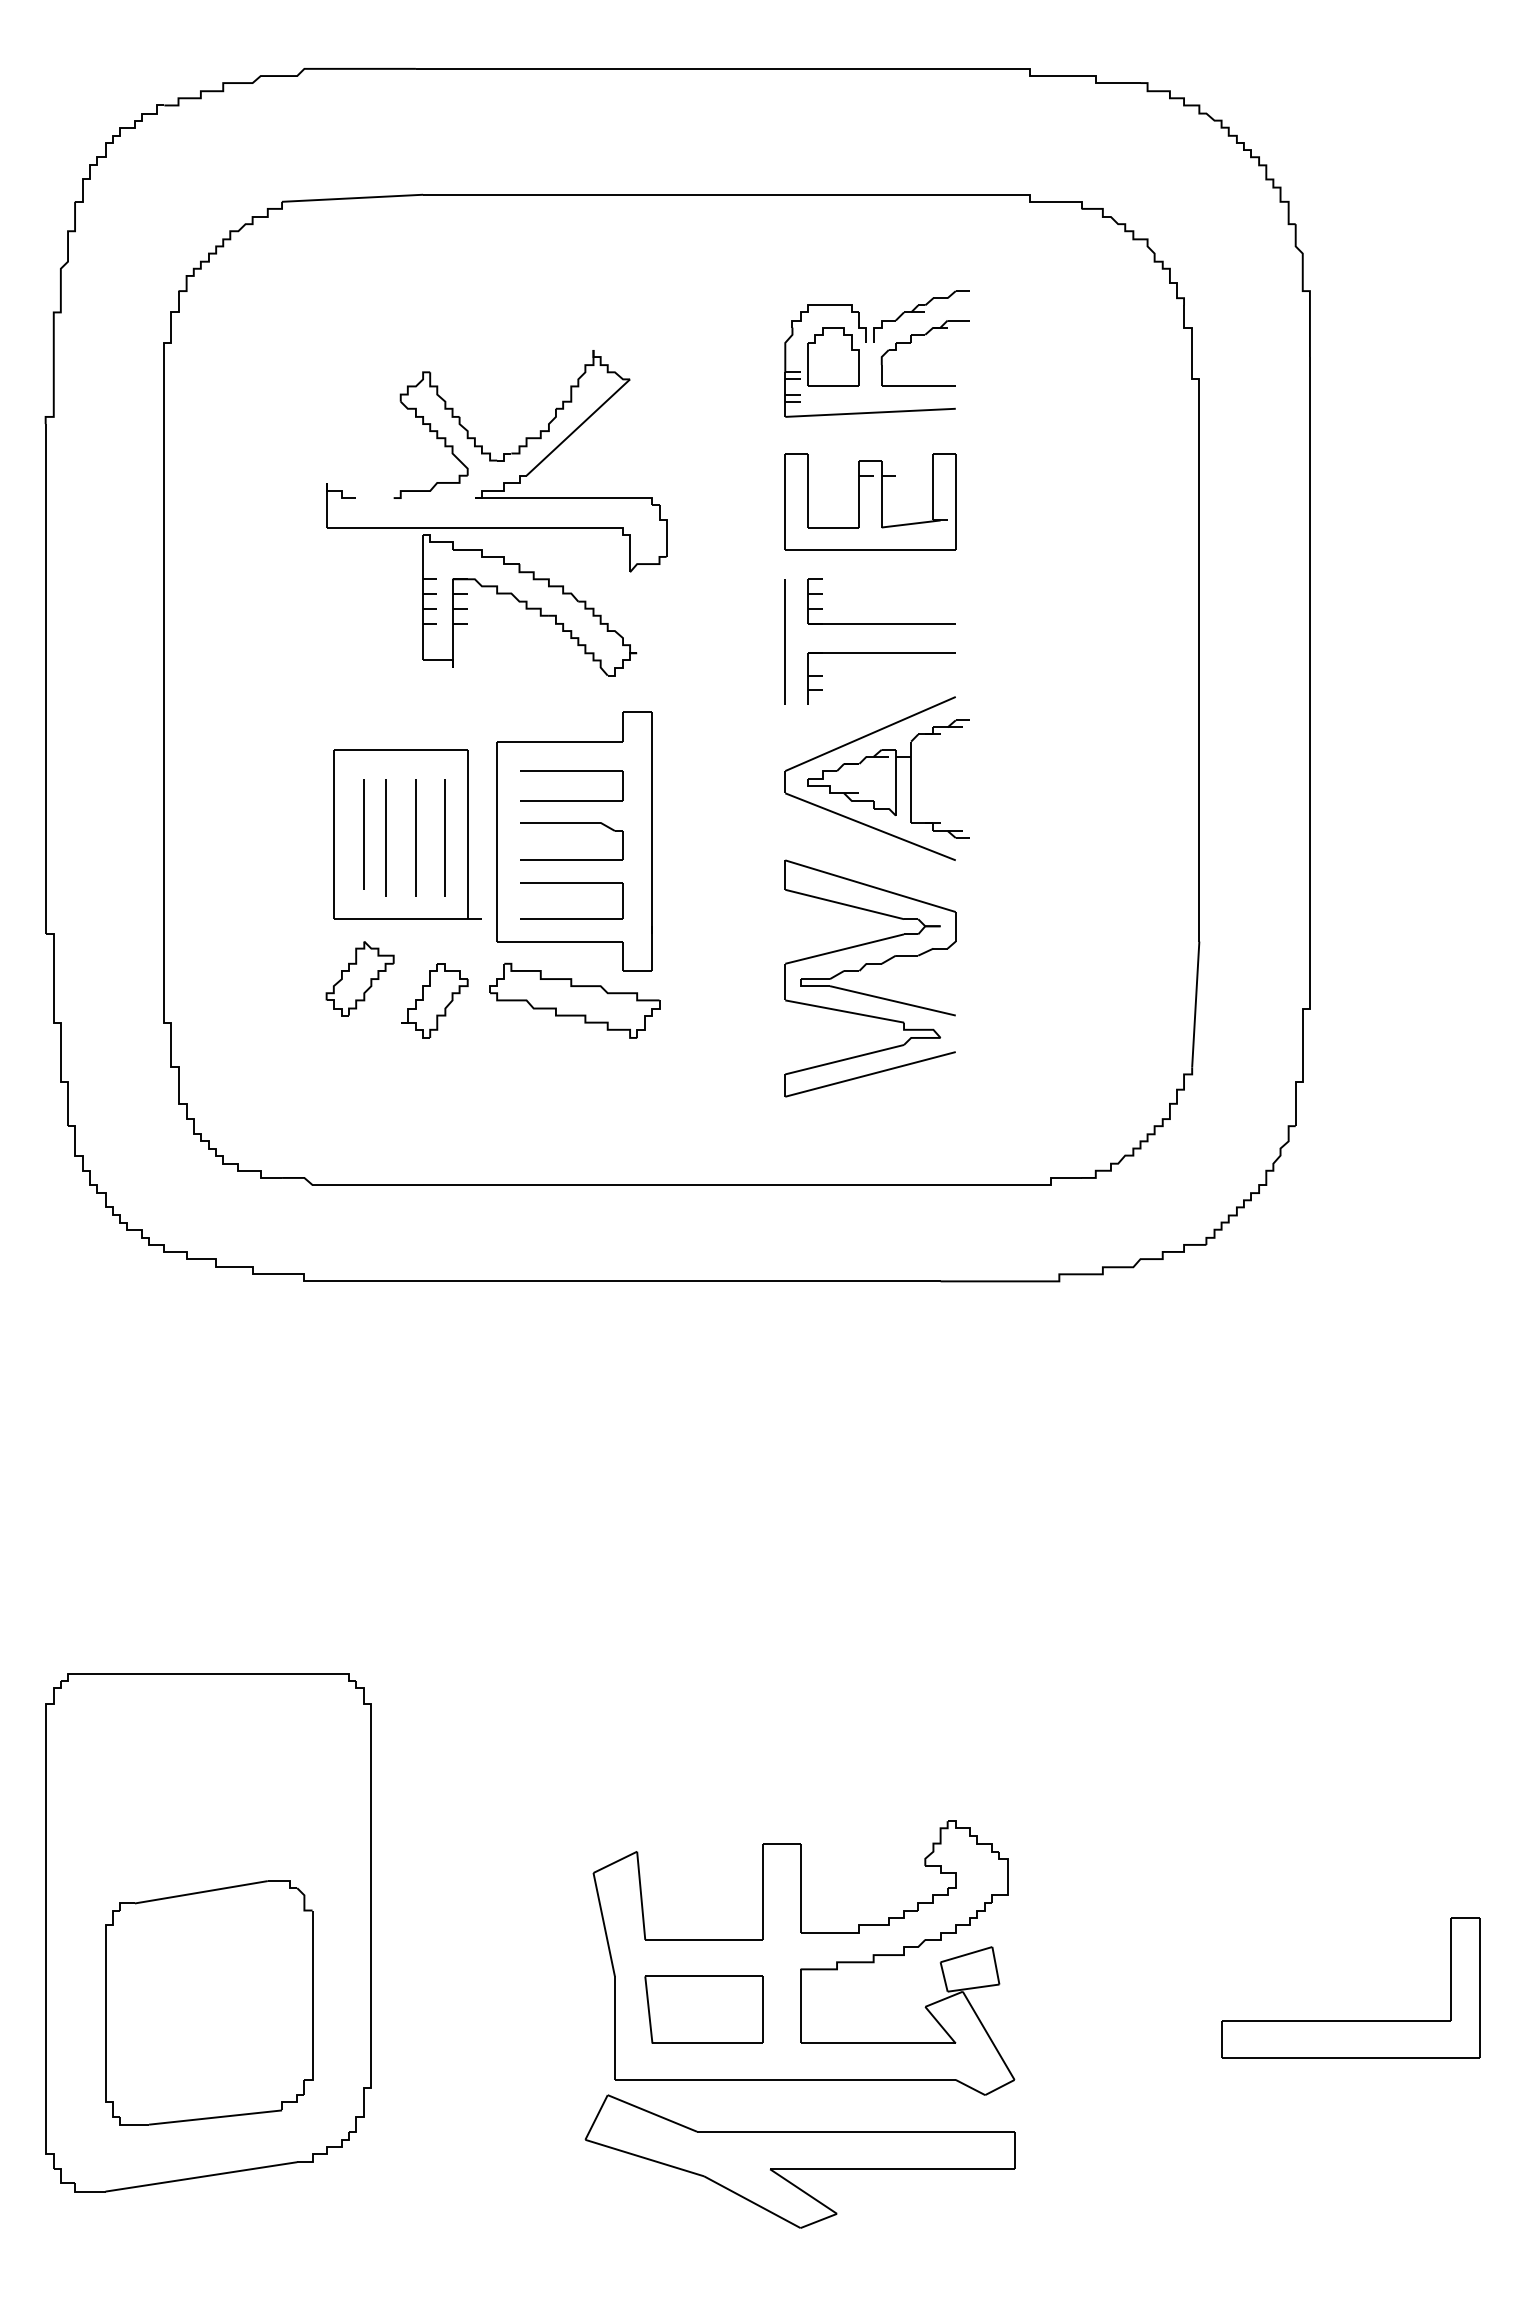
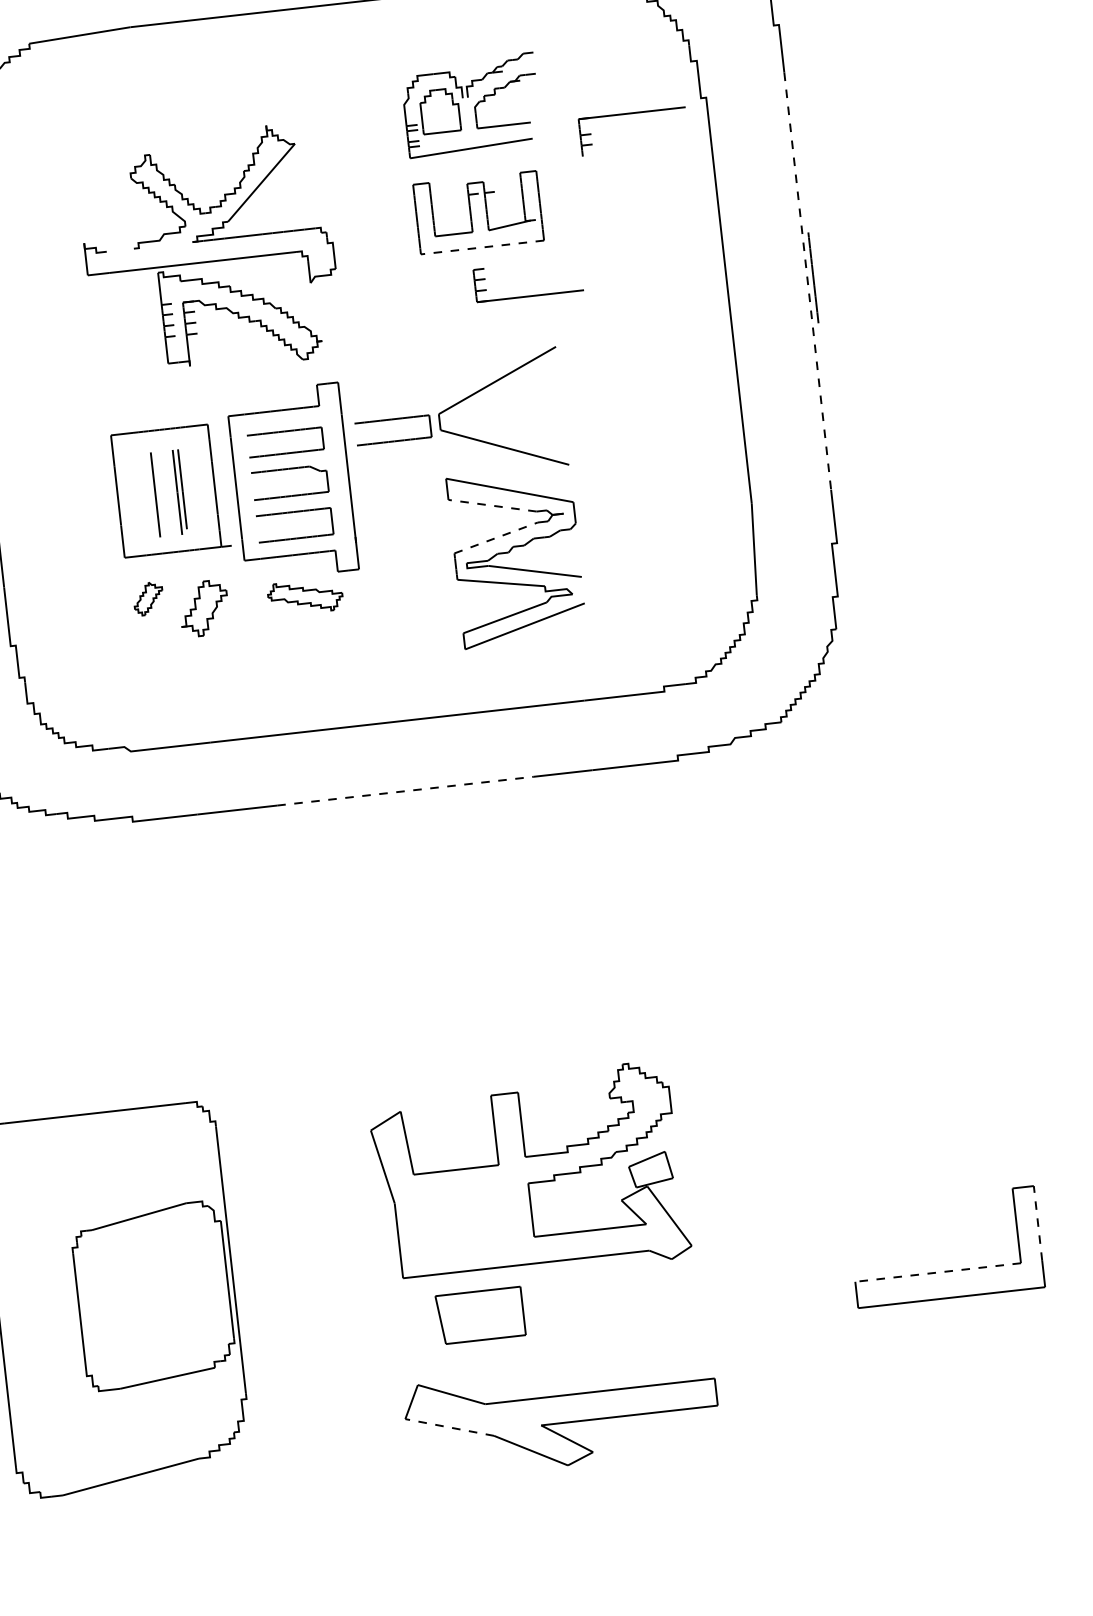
line: (870, 549) -> (482, 247), solid -> dashed
part: (881, 623) -> (530, 295), moved
line: (784, 641) -> (812, 277), moved
line: (1309, 645) -> (807, 280), solid -> dashed
part: (881, 653) -> (632, 113), moved
part: (720, 771) -> (392, 419), added
part: (888, 778) -> (514, 411), removed
line: (363, 834) -> (181, 489), moved
line: (444, 837) -> (198, 489), removed
line: (844, 904) -> (492, 505), solid -> dashed
line: (845, 948) -> (496, 537), solid -> dashed
part: (359, 978) -> (148, 598), size x0.6
part: (574, 1000) -> (305, 596), size x0.6
line: (681, 1281) -> (405, 791), solid -> dashed
part: (803, 1957) -> (529, 1174), moved
line: (1480, 1969) -> (1038, 1223), solid -> dashed
part: (209, 2002) -> (153, 1295), moved
line: (1336, 2021) -> (938, 1272), solid -> dashed
line: (644, 2157) -> (449, 1427), solid -> dashed

